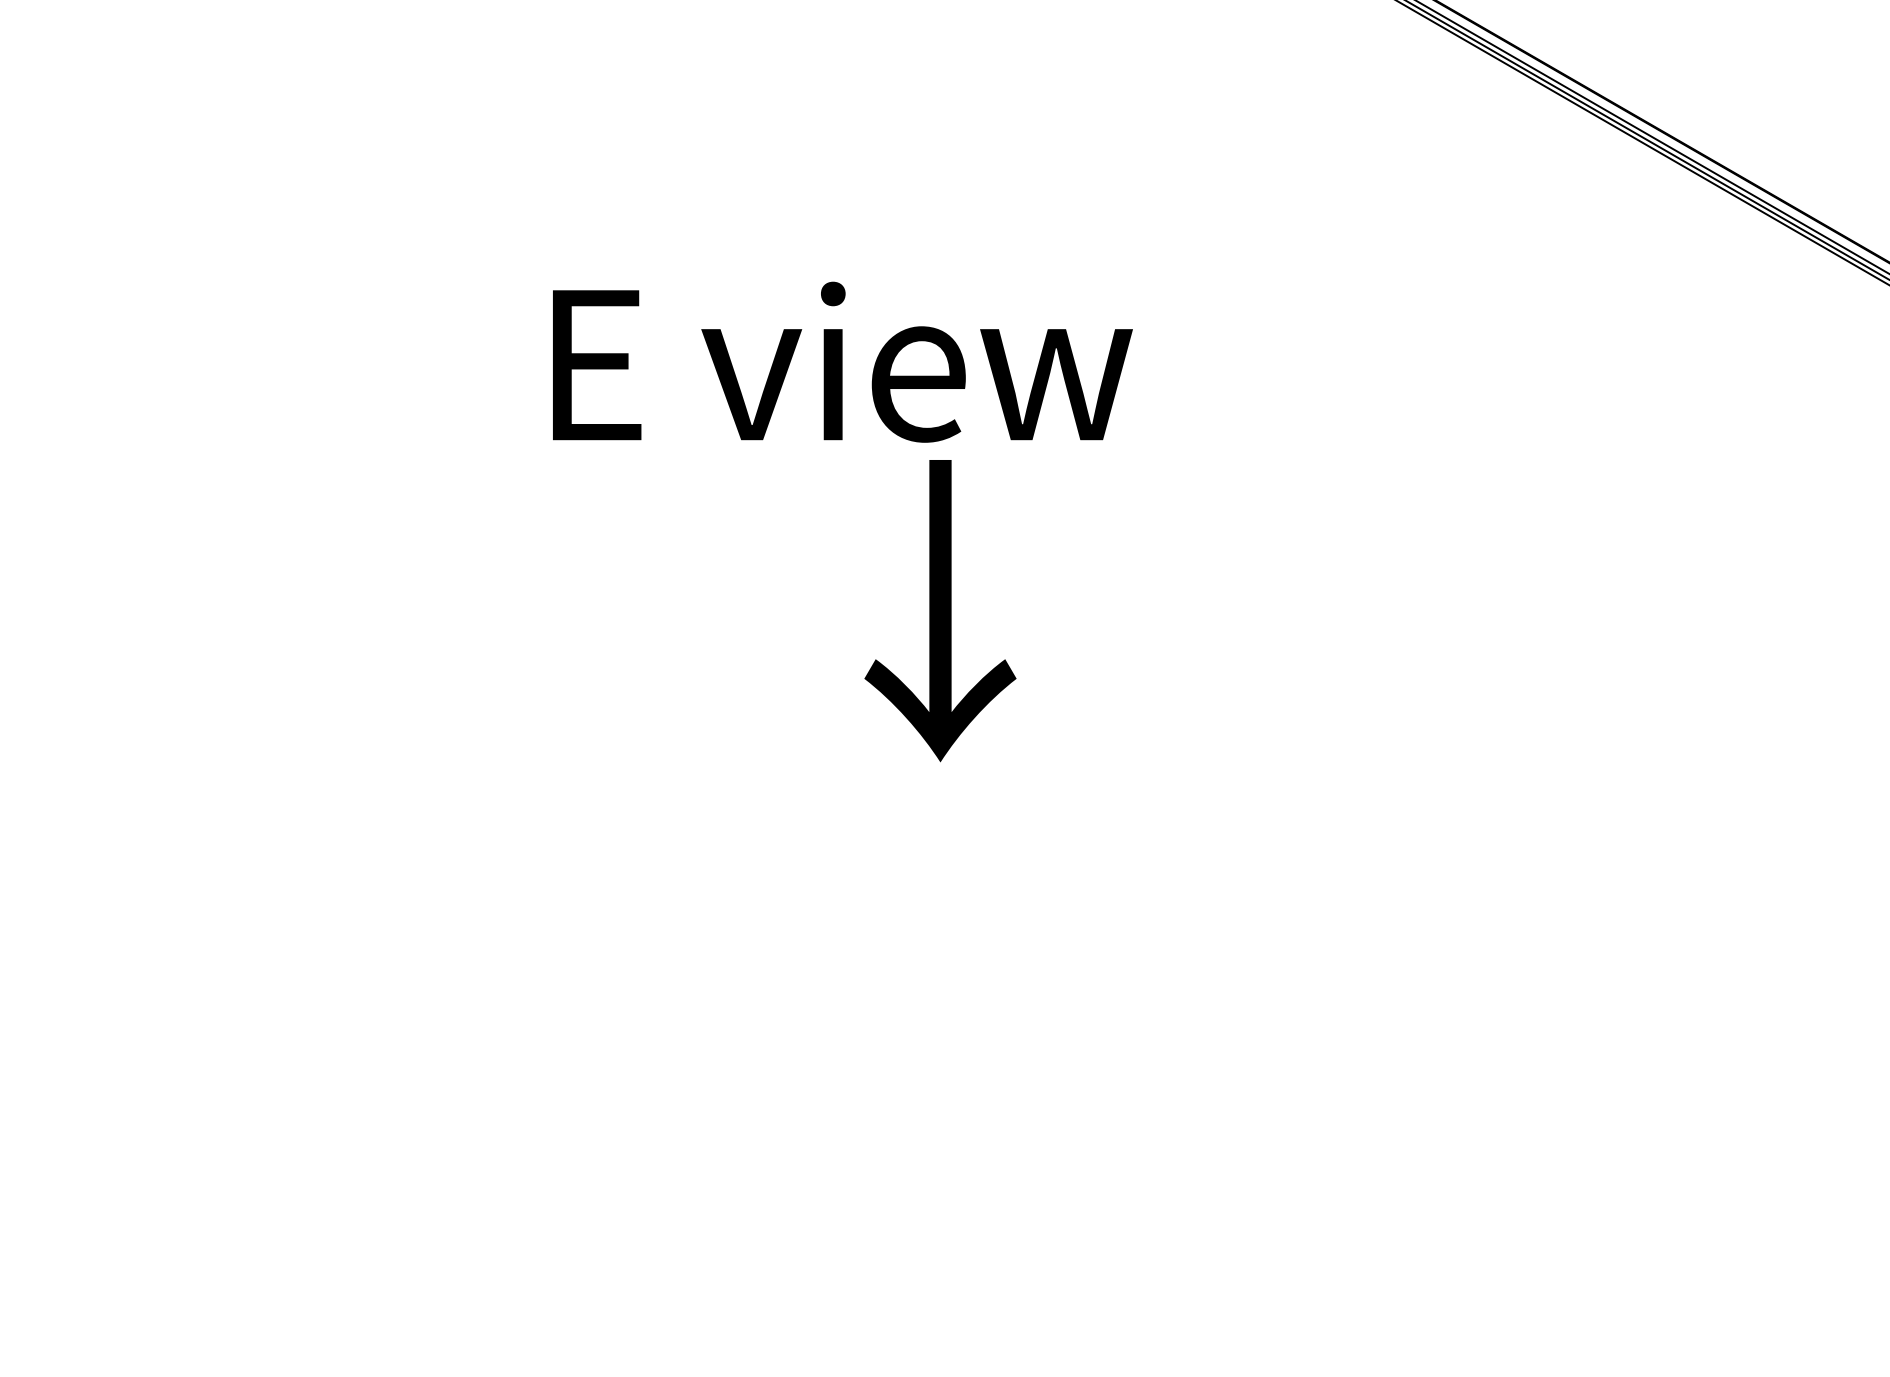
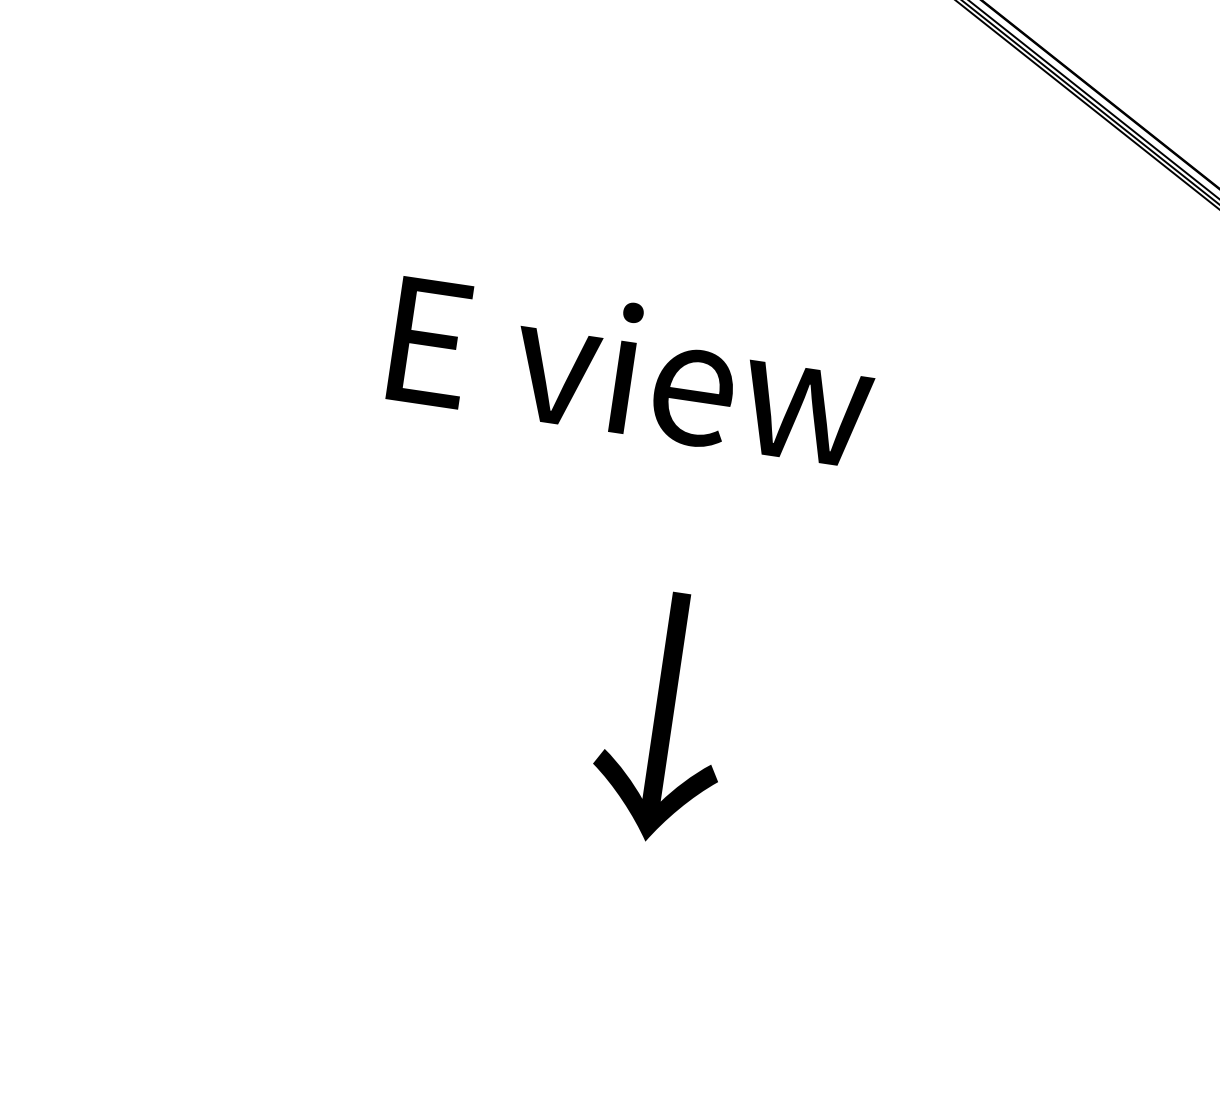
text: (940, 611) -> (663, 717), moved

